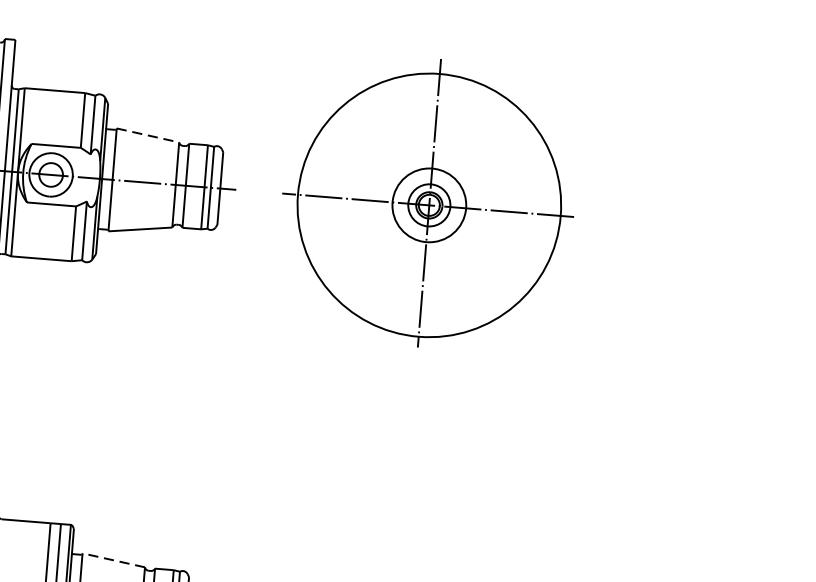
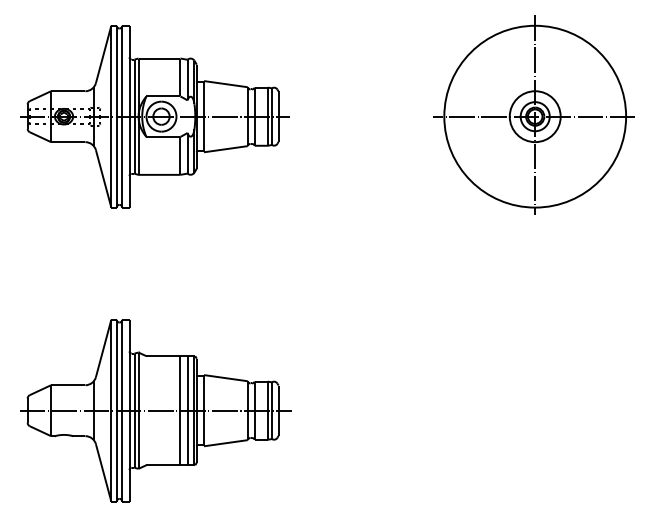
line: (148, 135) -> (226, 84), dashed -> solid
part: (427, 202) -> (533, 114), moved
line: (113, 560) -> (225, 378), dashed -> solid

